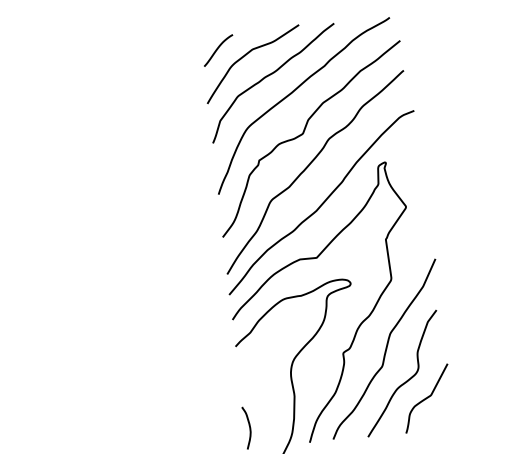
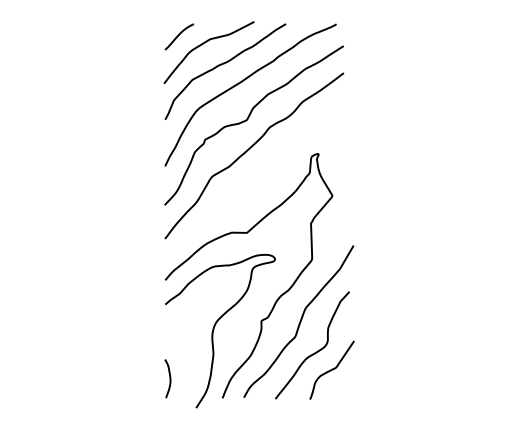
curve: (322, 202) -> (257, 183), removed

